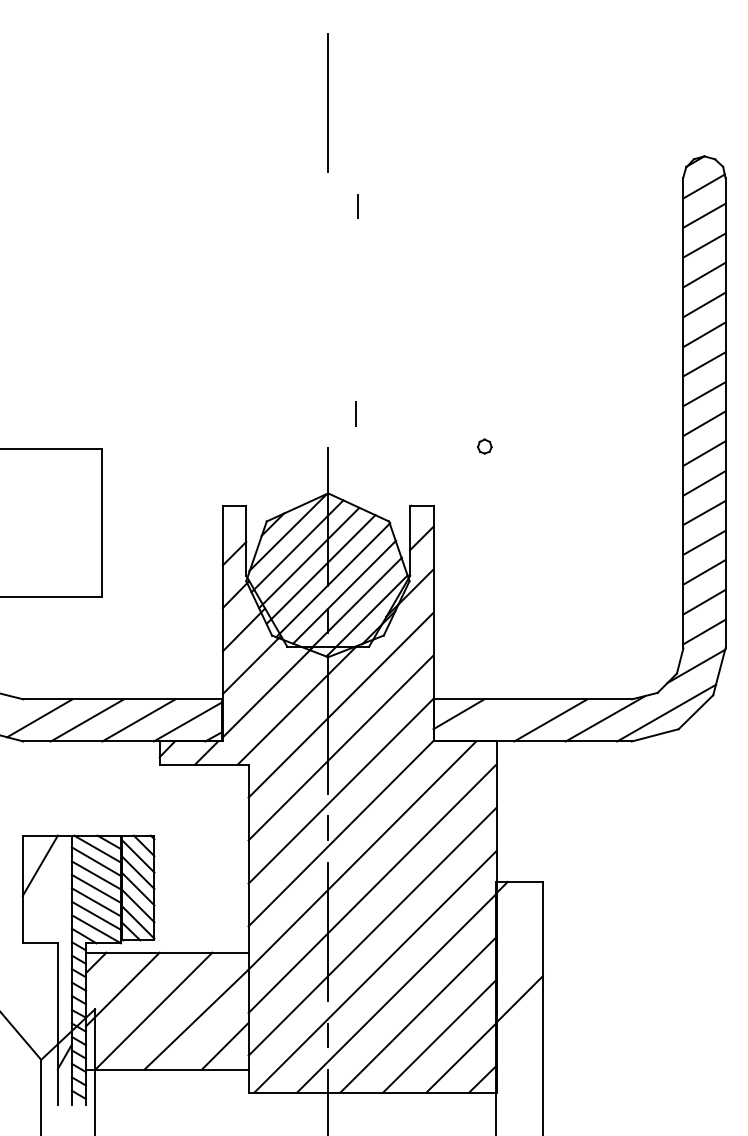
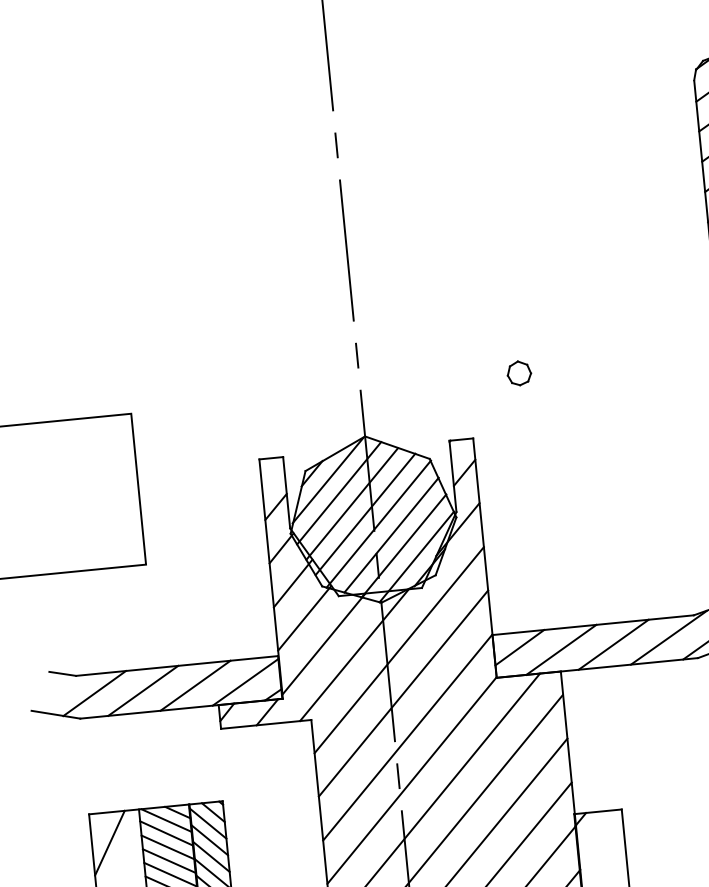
line: (357, 206) -> (335, 145), moved
line: (327, 309) -> (346, 249), added
line: (355, 413) -> (356, 355), moved
part: (484, 446) -> (519, 373), size x1.67
line: (498, 720) -> (560, 650), added

